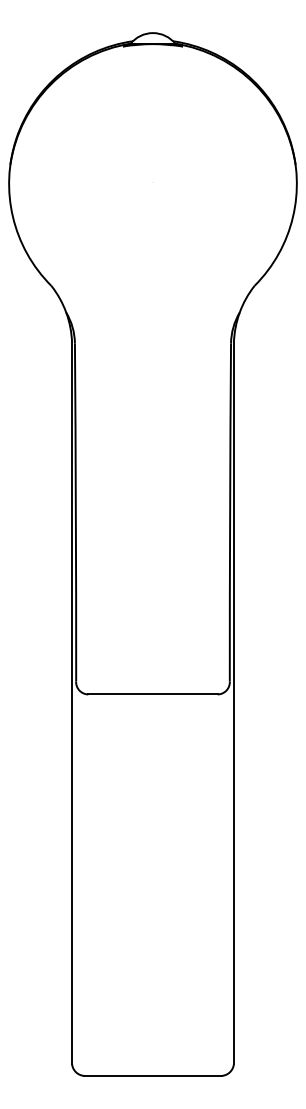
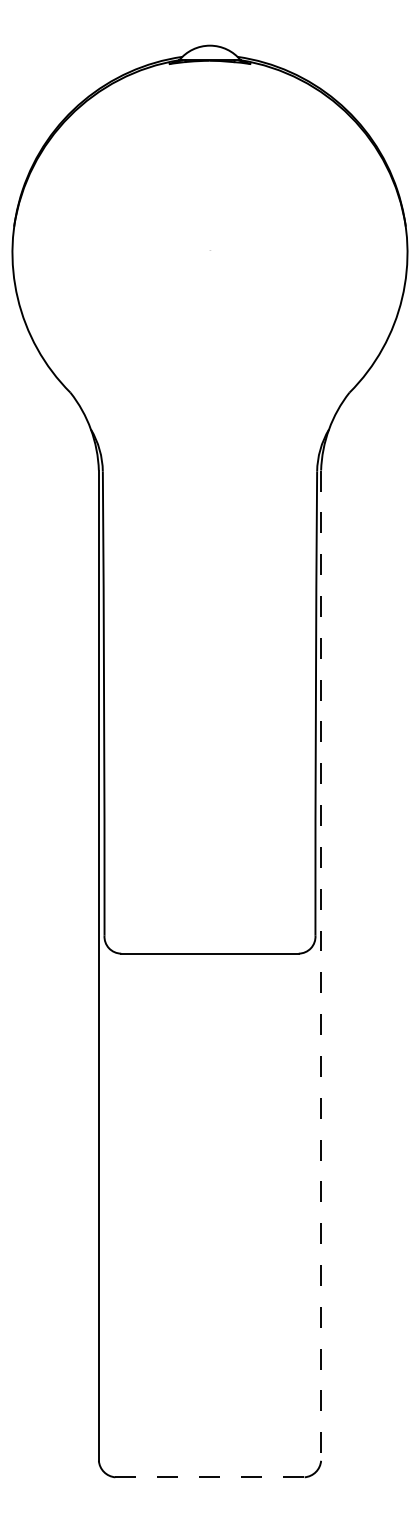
line: (234, 703) -> (321, 966), solid -> dashed
line: (152, 1076) -> (209, 1477), solid -> dashed

